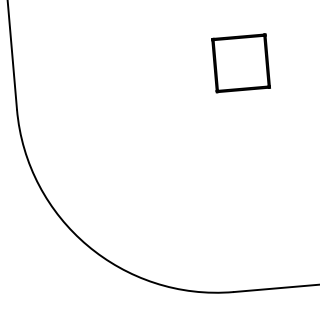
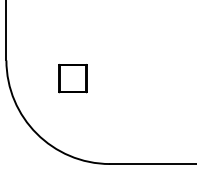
part: (240, 63) -> (72, 78), moved

